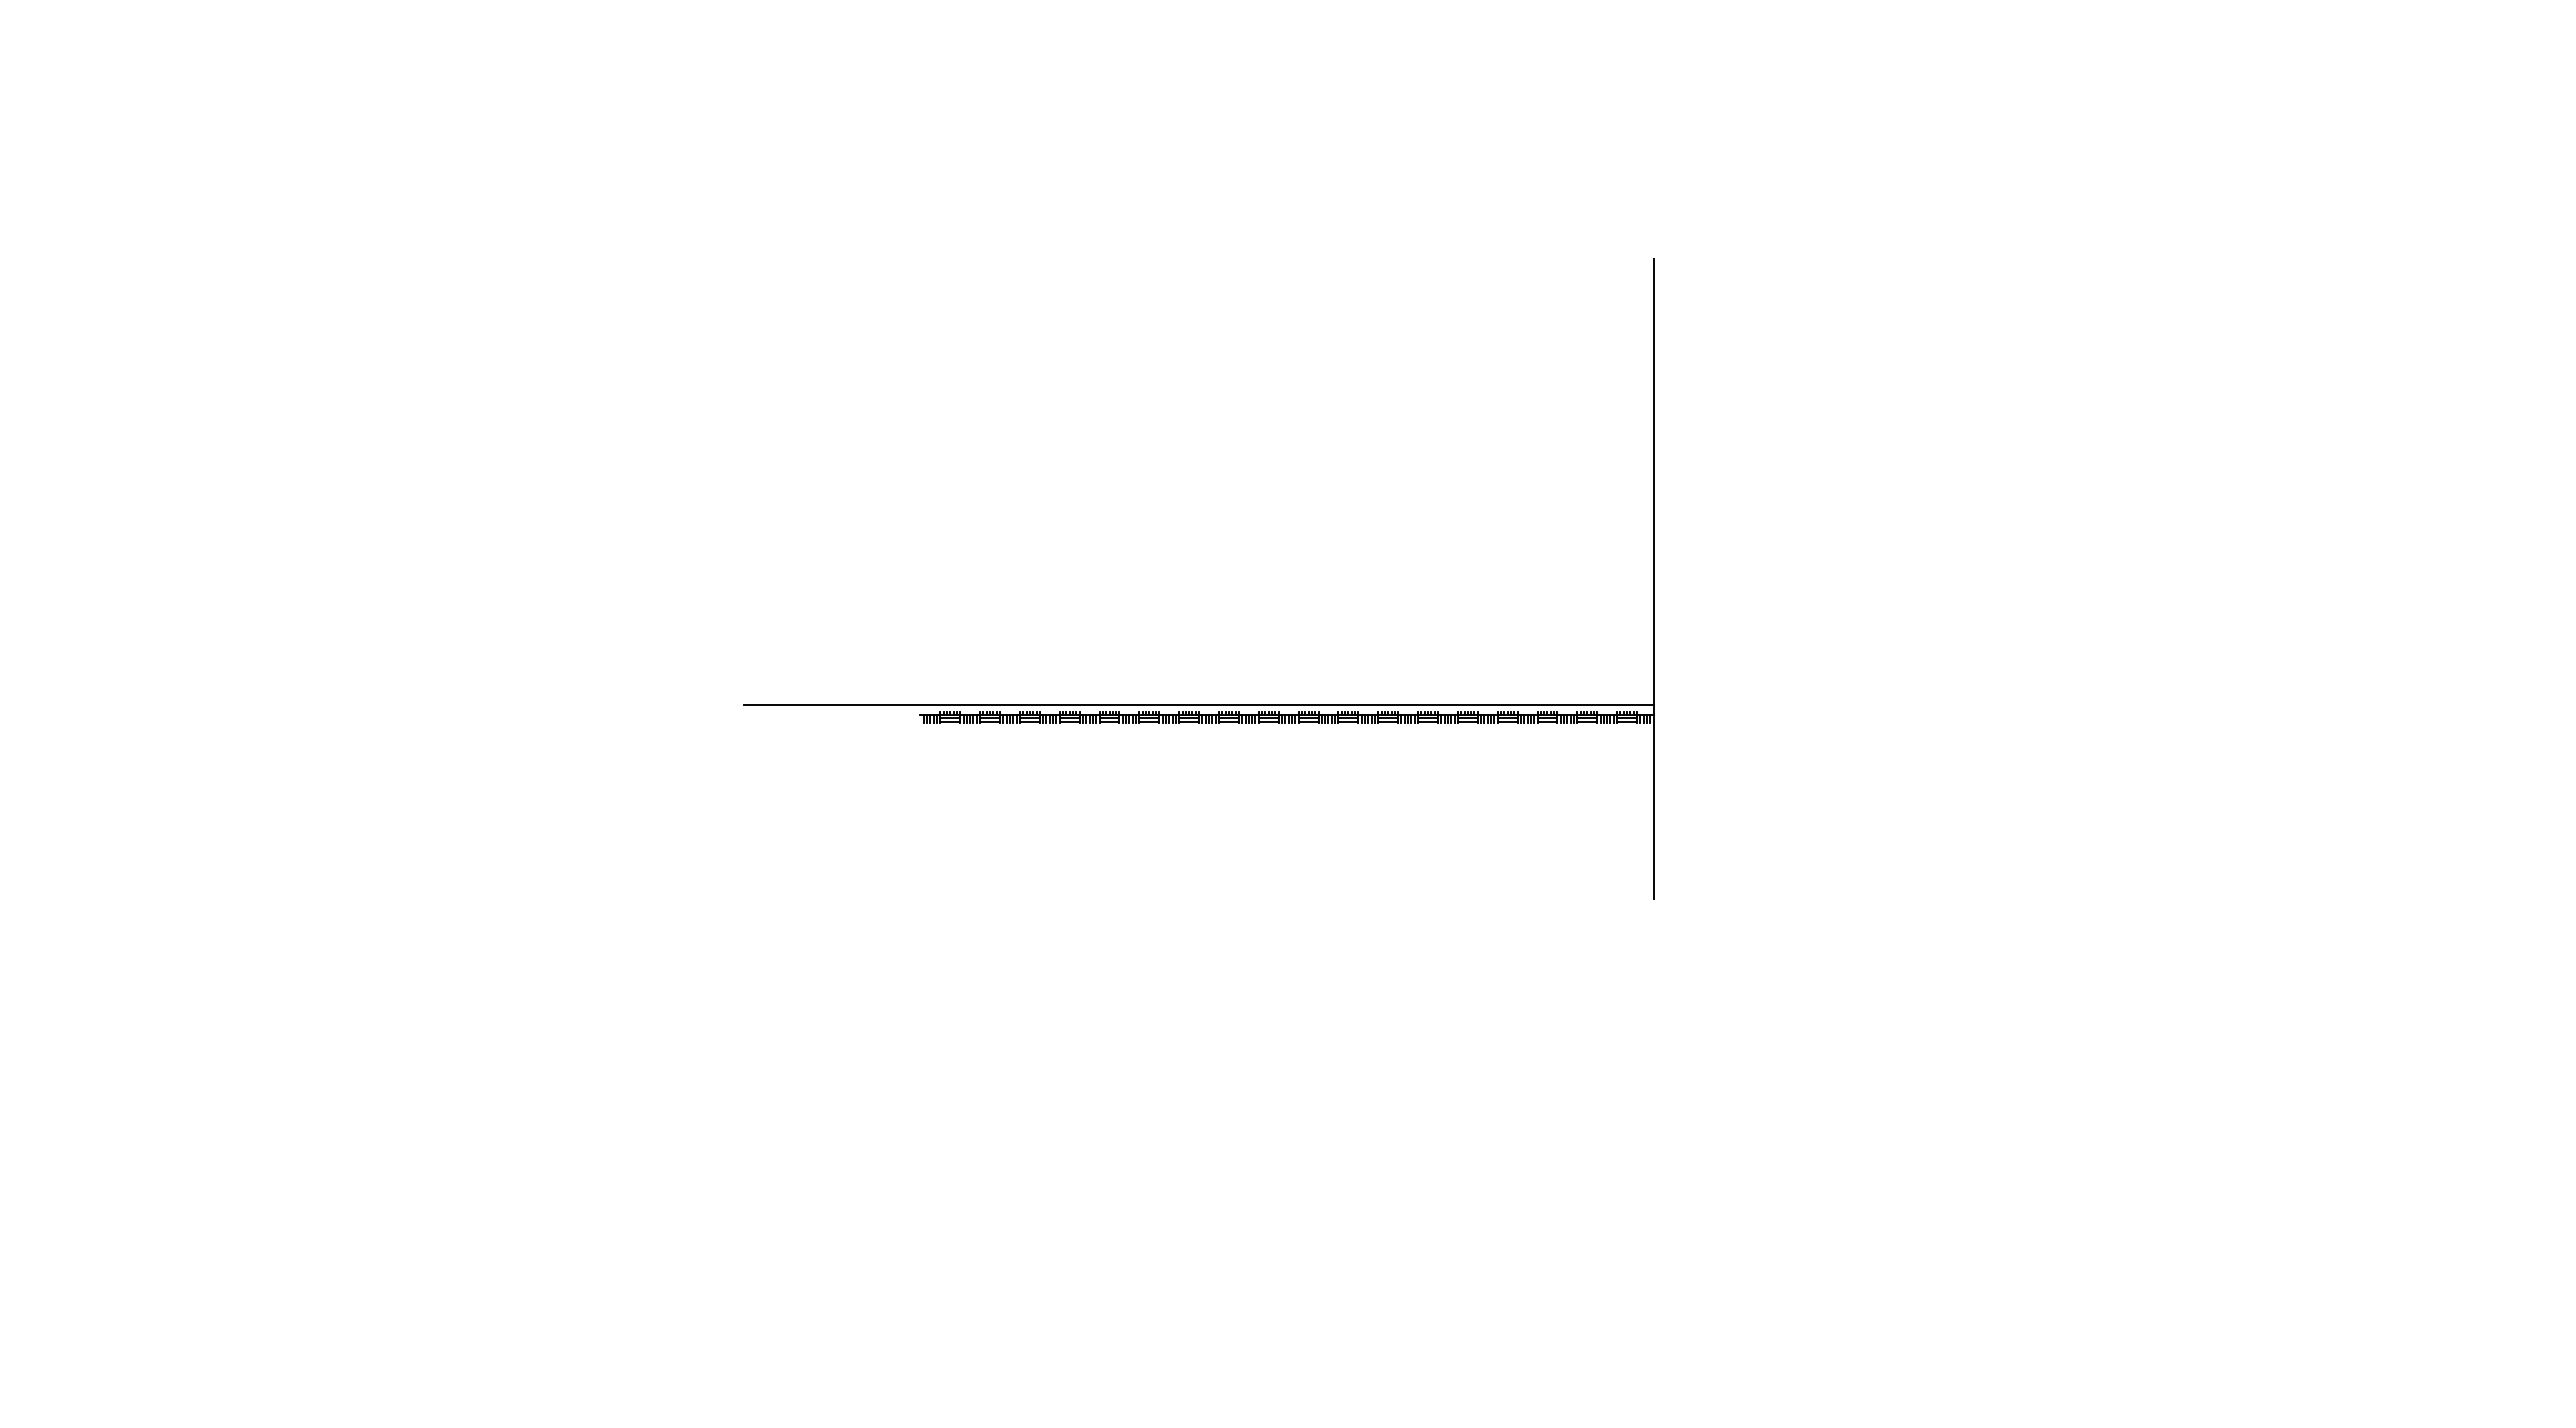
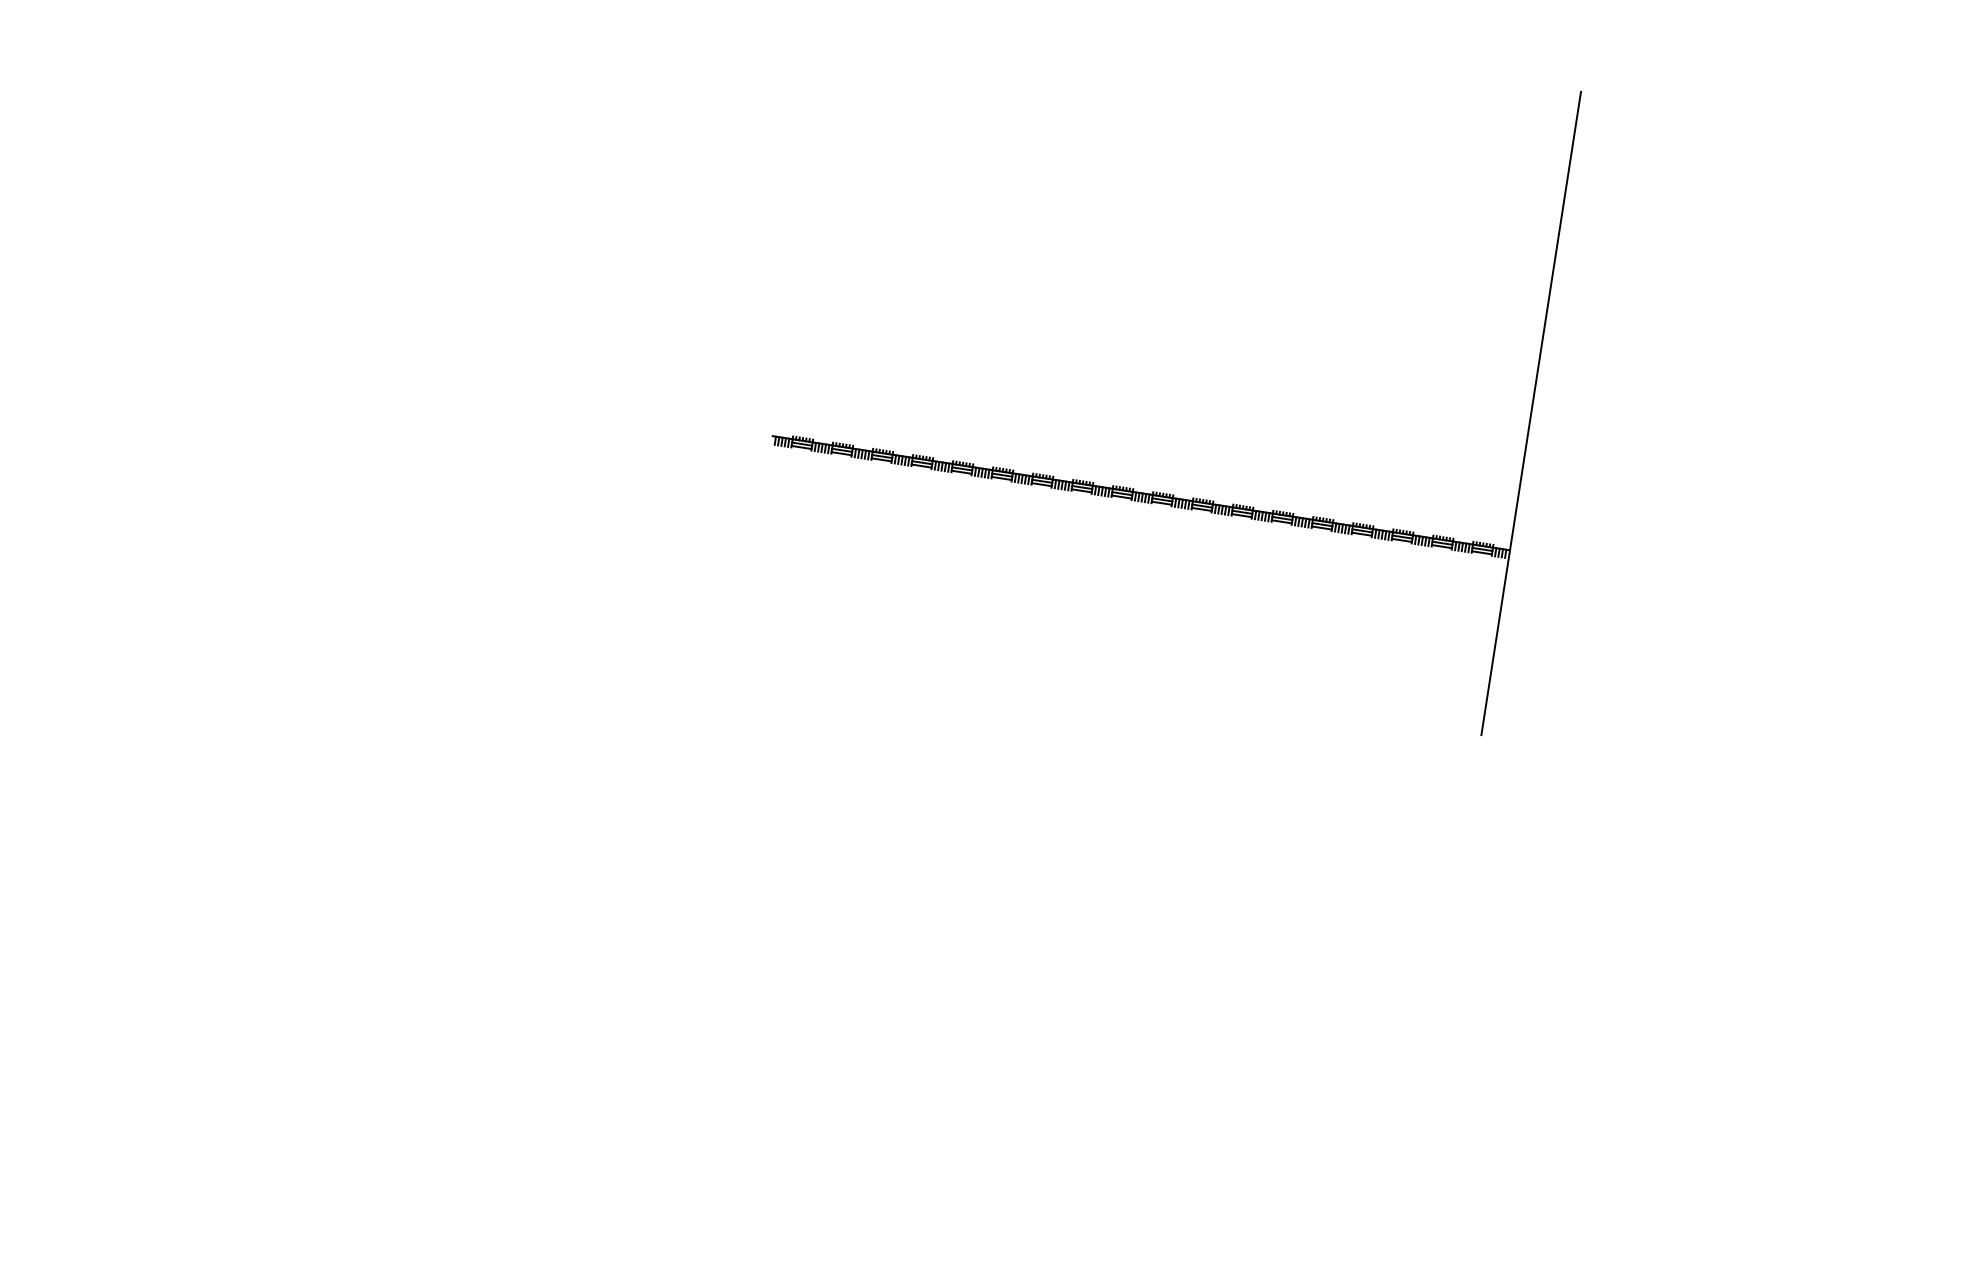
line: (1198, 704) -> (1053, 468), removed

